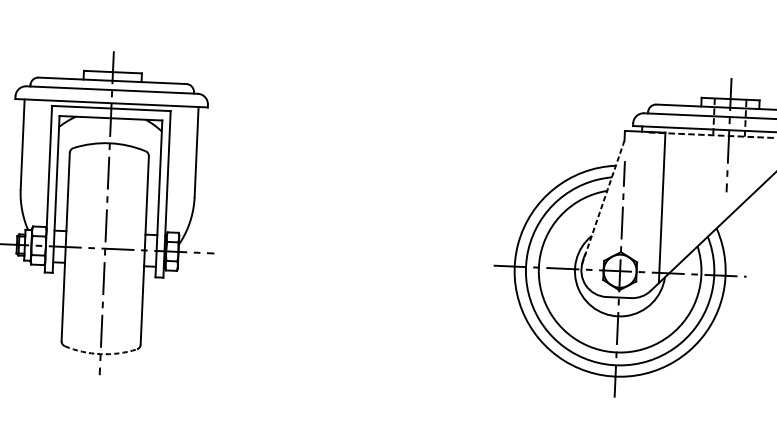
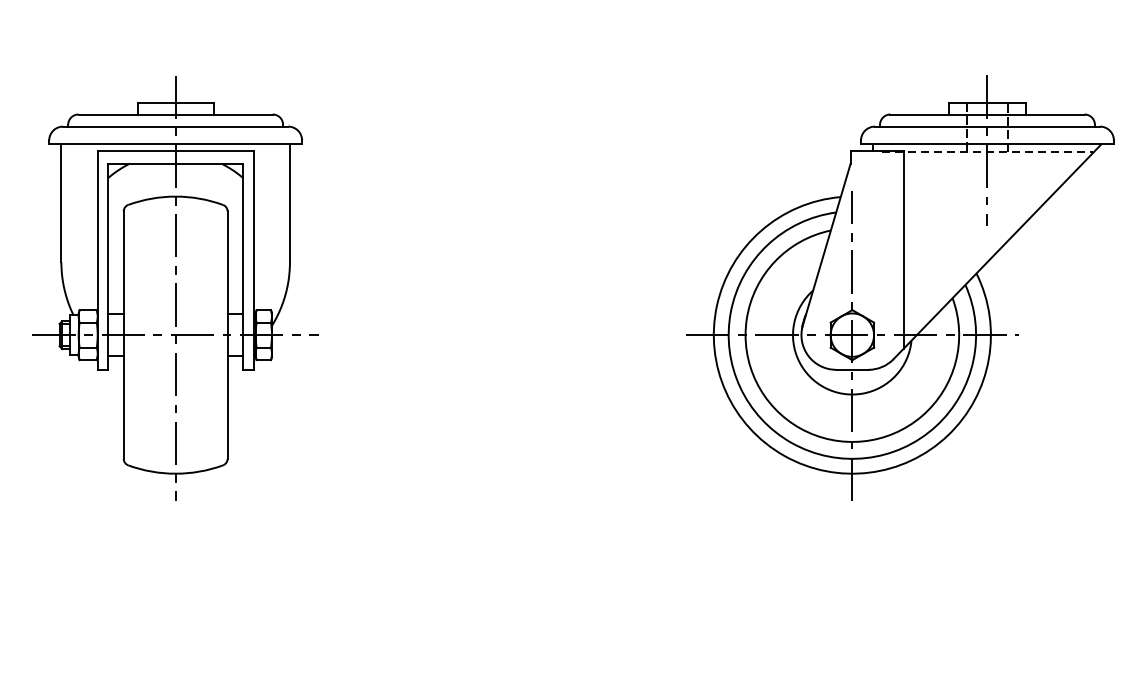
line: (603, 201) -> (826, 244), dashed -> solid
arc: (100, 353) -> (175, 473), dashed -> solid

